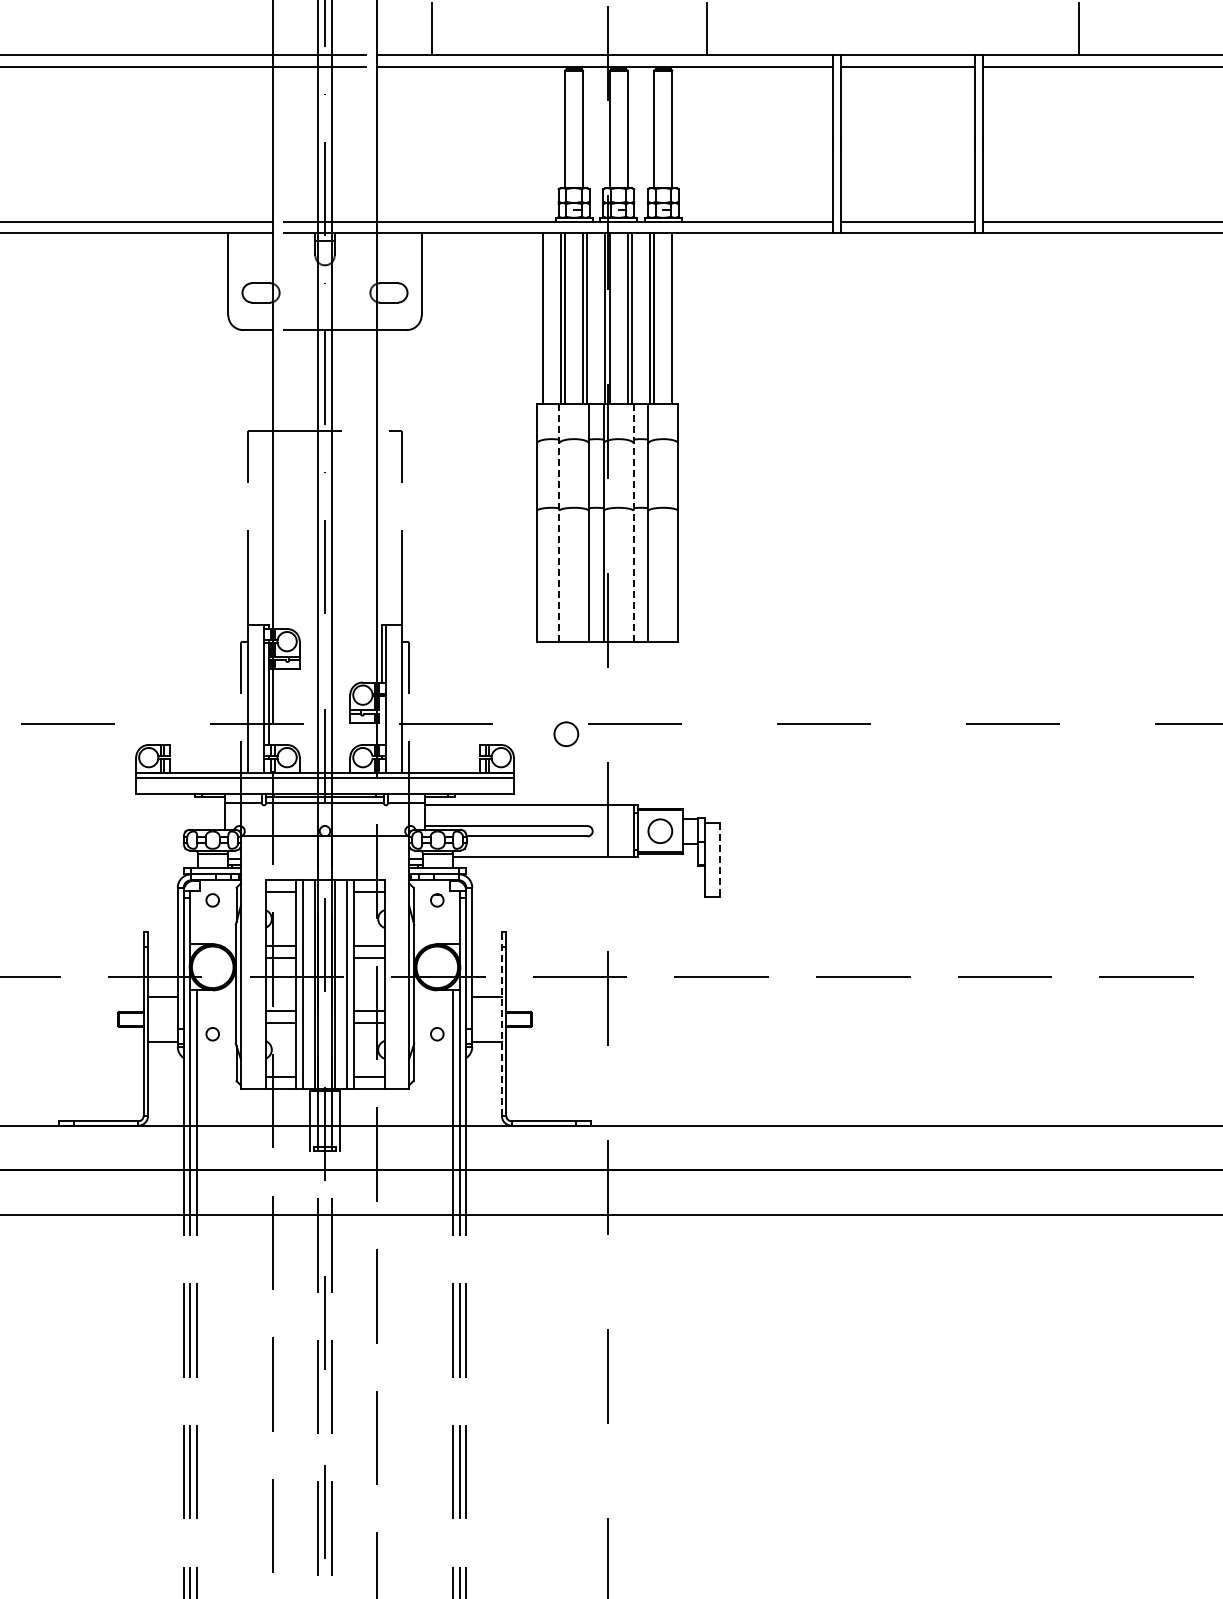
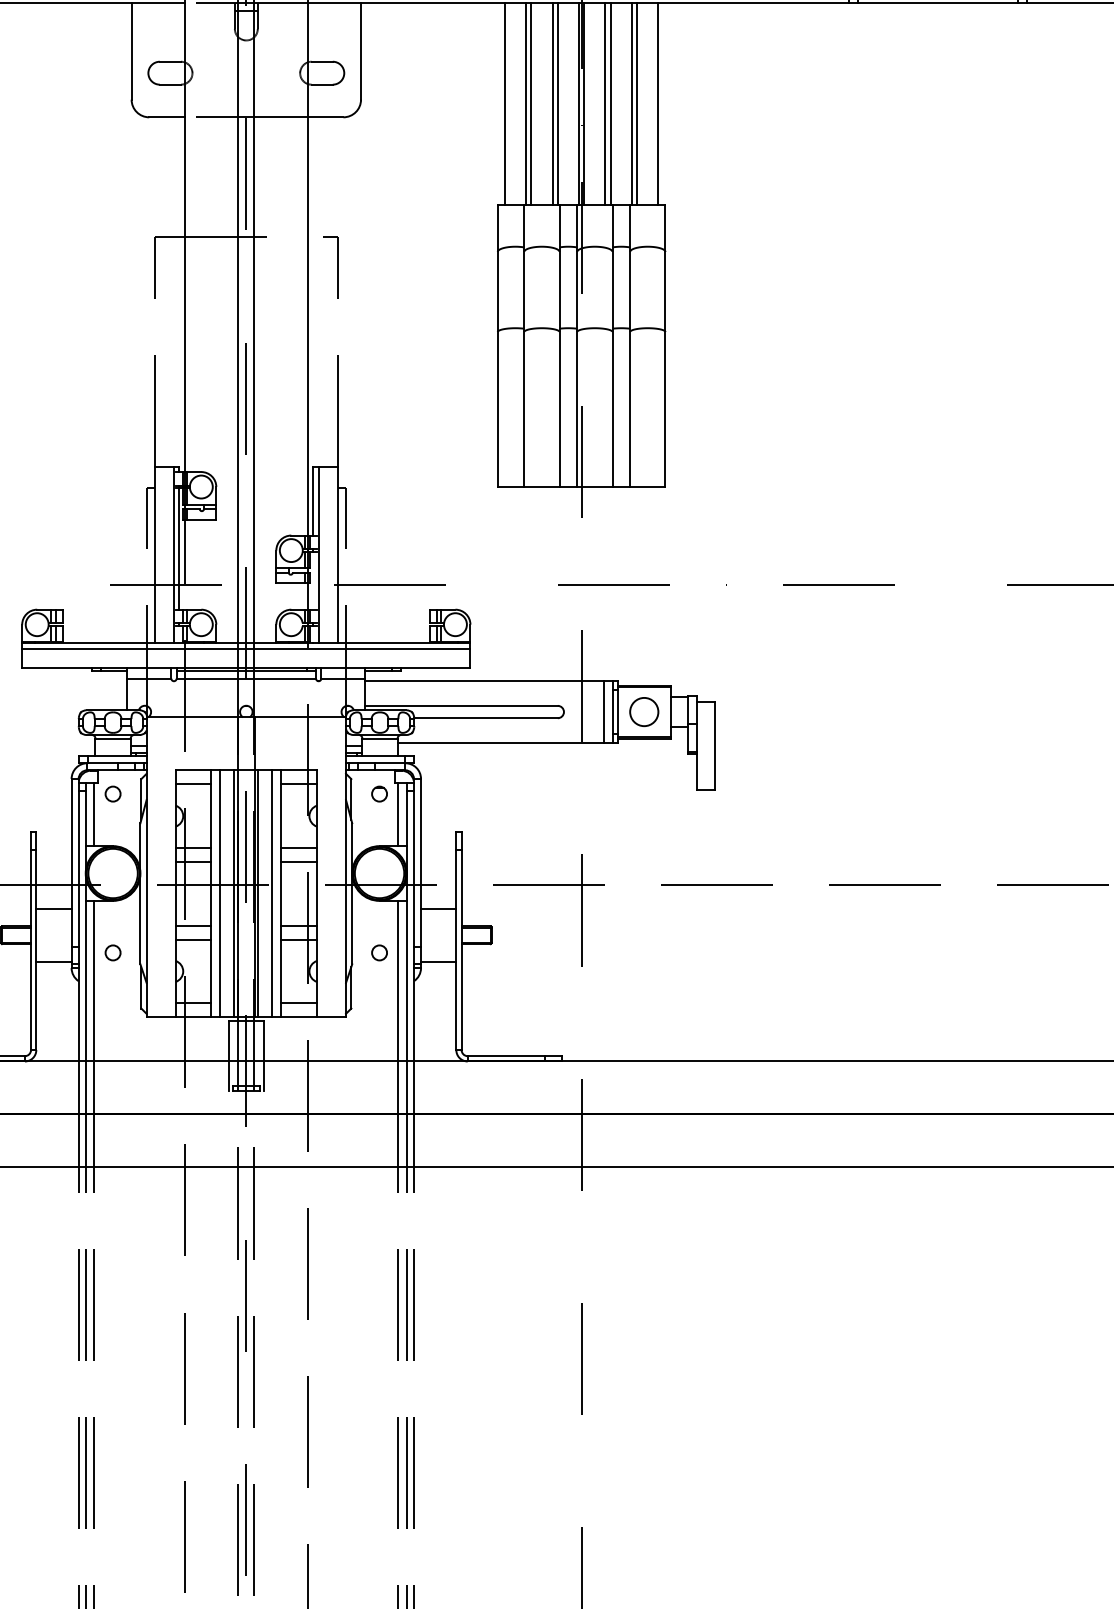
line: (559, 522) -> (524, 345), dashed -> solid
line: (633, 522) -> (612, 345), dashed -> solid
circle: (566, 733) -> (532, 596), removed
line: (626, 831) -> (604, 712), added
line: (719, 860) -> (714, 746), dashed -> solid
line: (197, 917) -> (95, 814), added
line: (453, 917) -> (398, 814), added
line: (501, 1024) -> (455, 941), dashed -> solid

